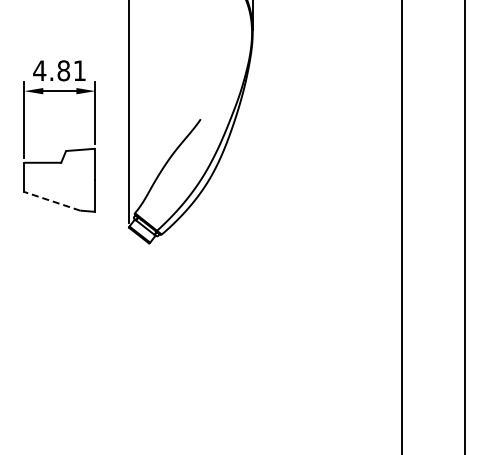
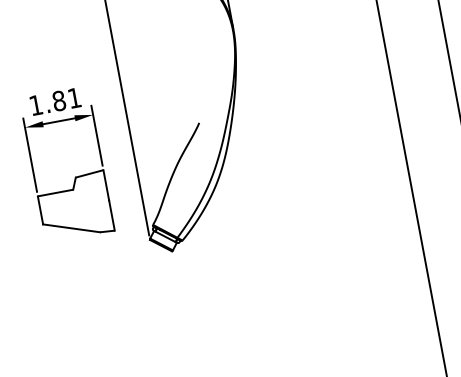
text: (39, 70) -> (35, 105), 4.81 -> 1.81
line: (51, 201) -> (70, 228), dashed -> solid

